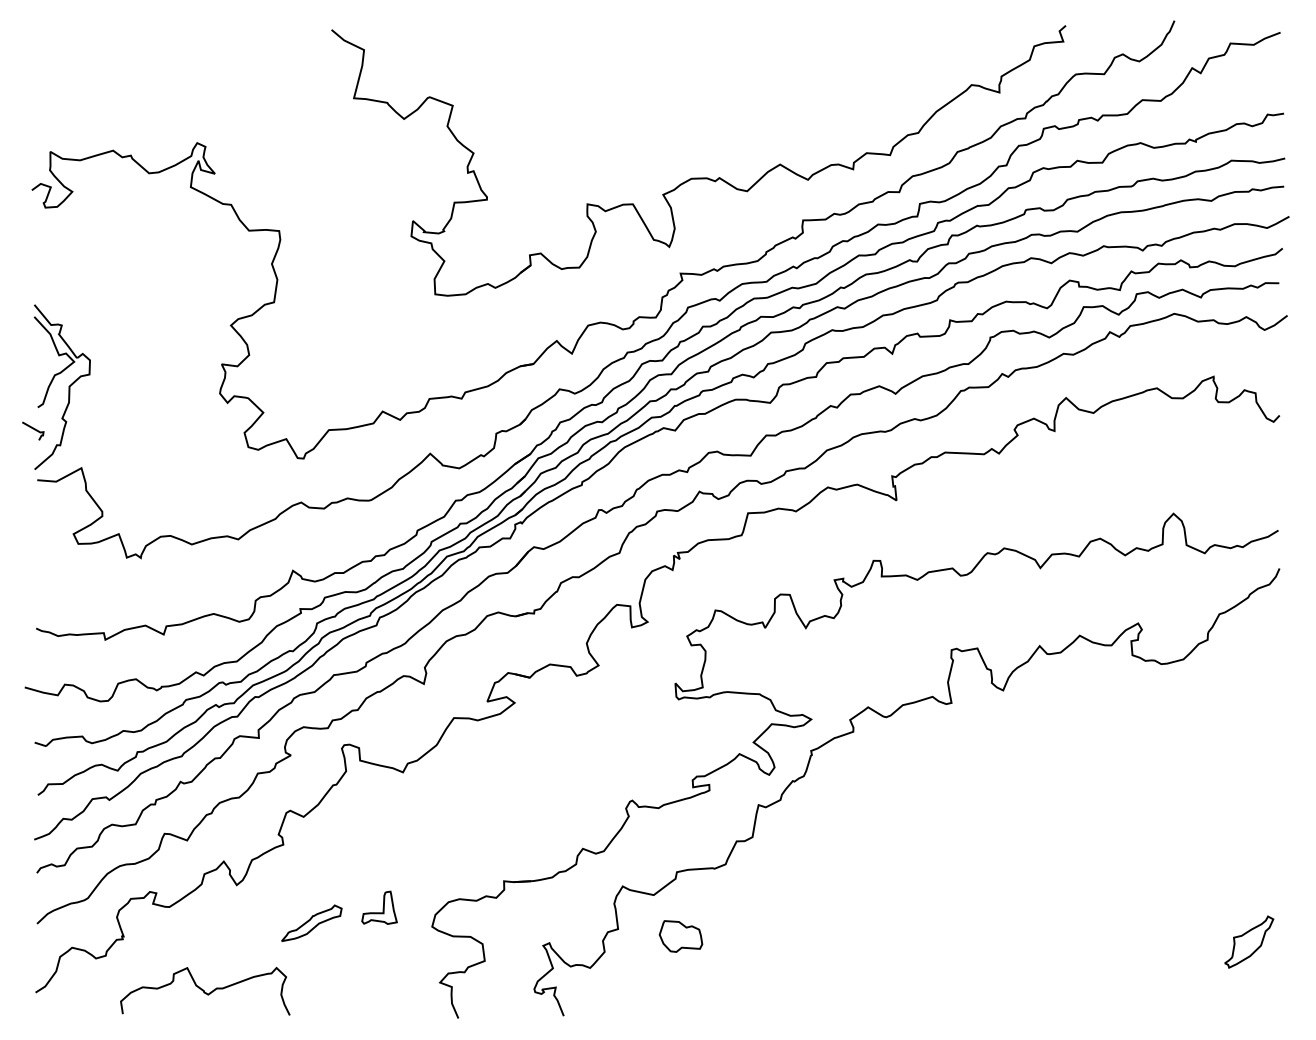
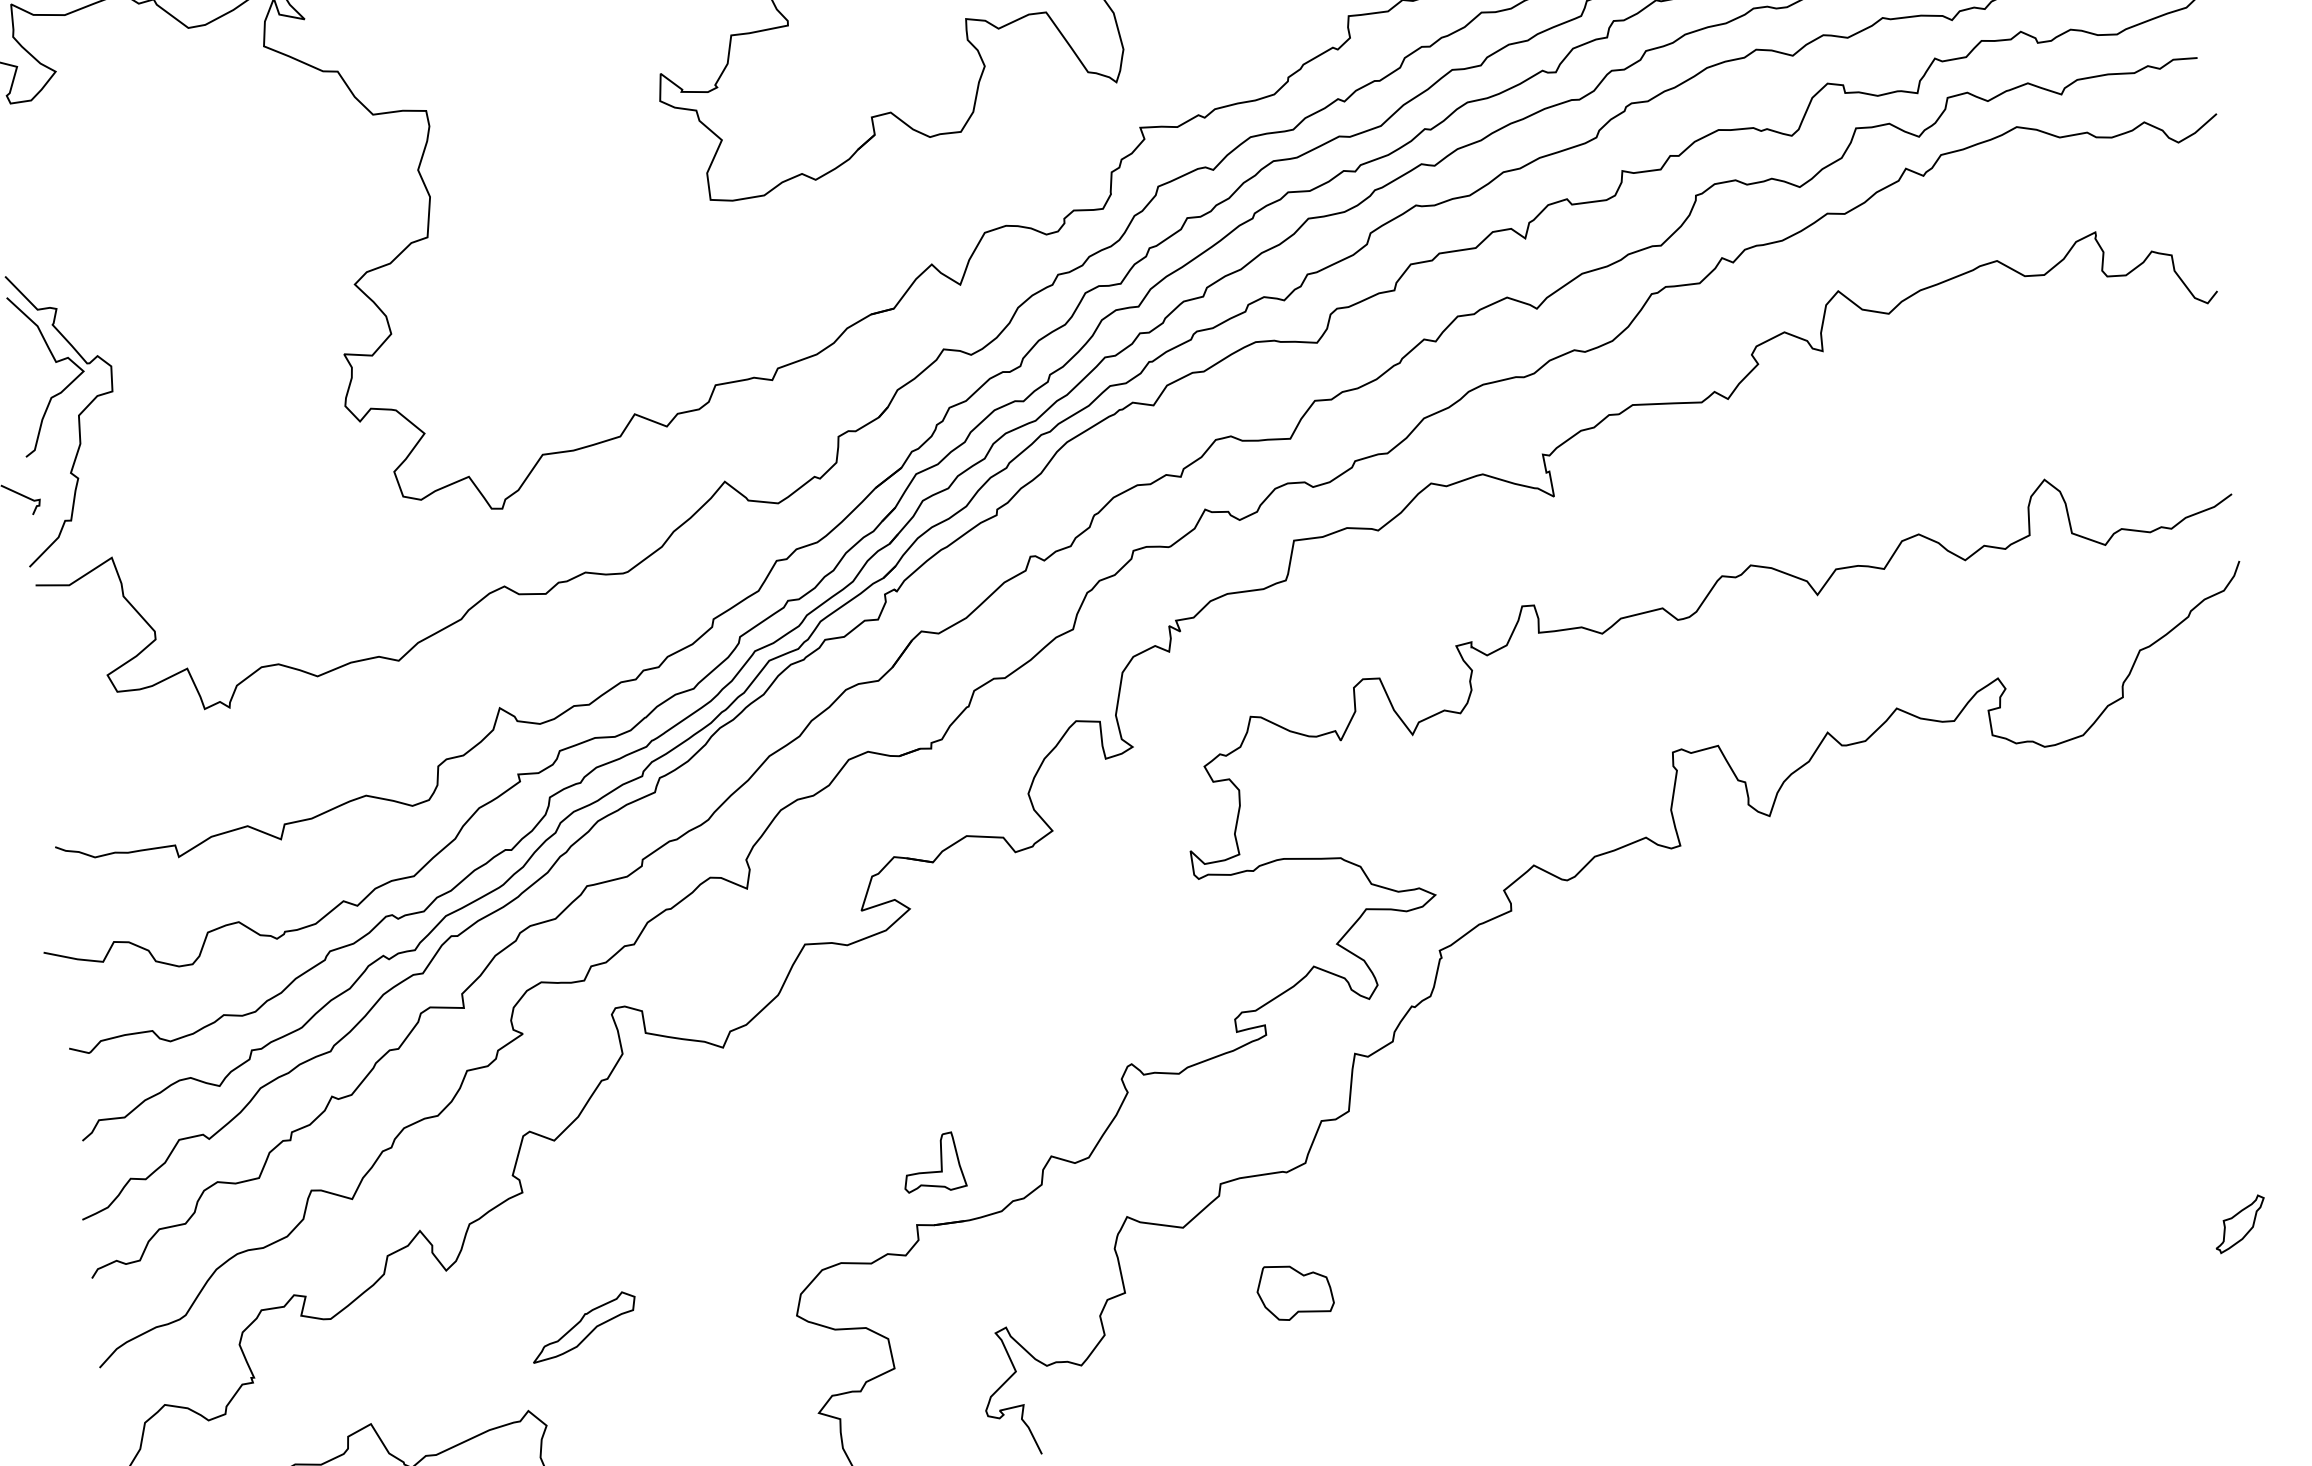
part: (379, 907) -> (933, 1161), moved
part: (680, 936) -> (1294, 1292), moved
part: (1249, 941) -> (2240, 1223), size x0.6

